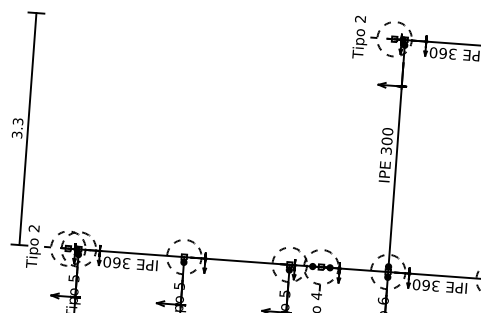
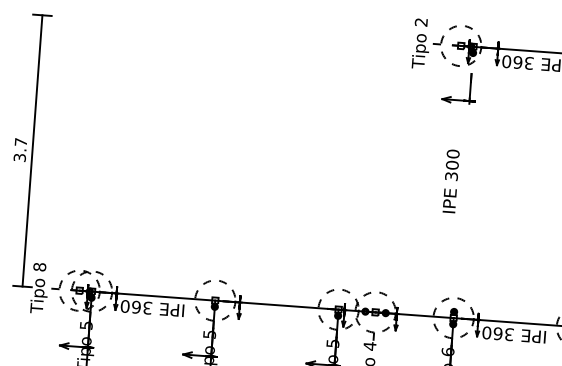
text: (17, 121) -> (20, 142), 3.3 -> 3.7
line: (396, 156) -> (463, 183), removed
text: (33, 228) -> (38, 267), 2 -> 8

